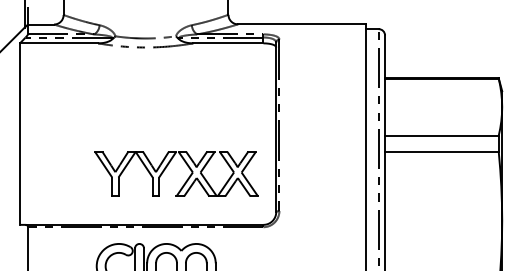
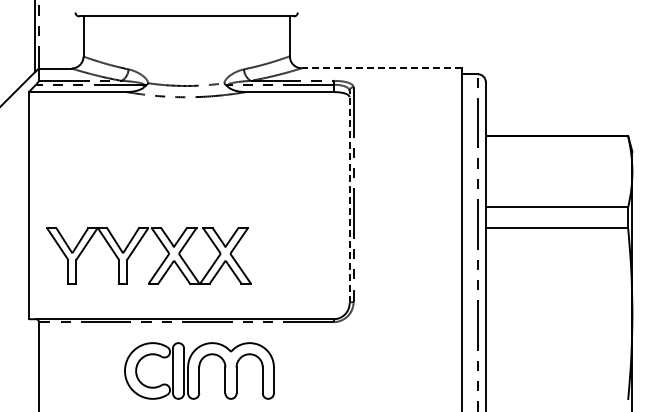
line: (301, 24) -> (381, 68), solid -> dashed
line: (276, 126) -> (349, 196), solid -> dashed
part: (167, 166) -> (137, 246), moved

